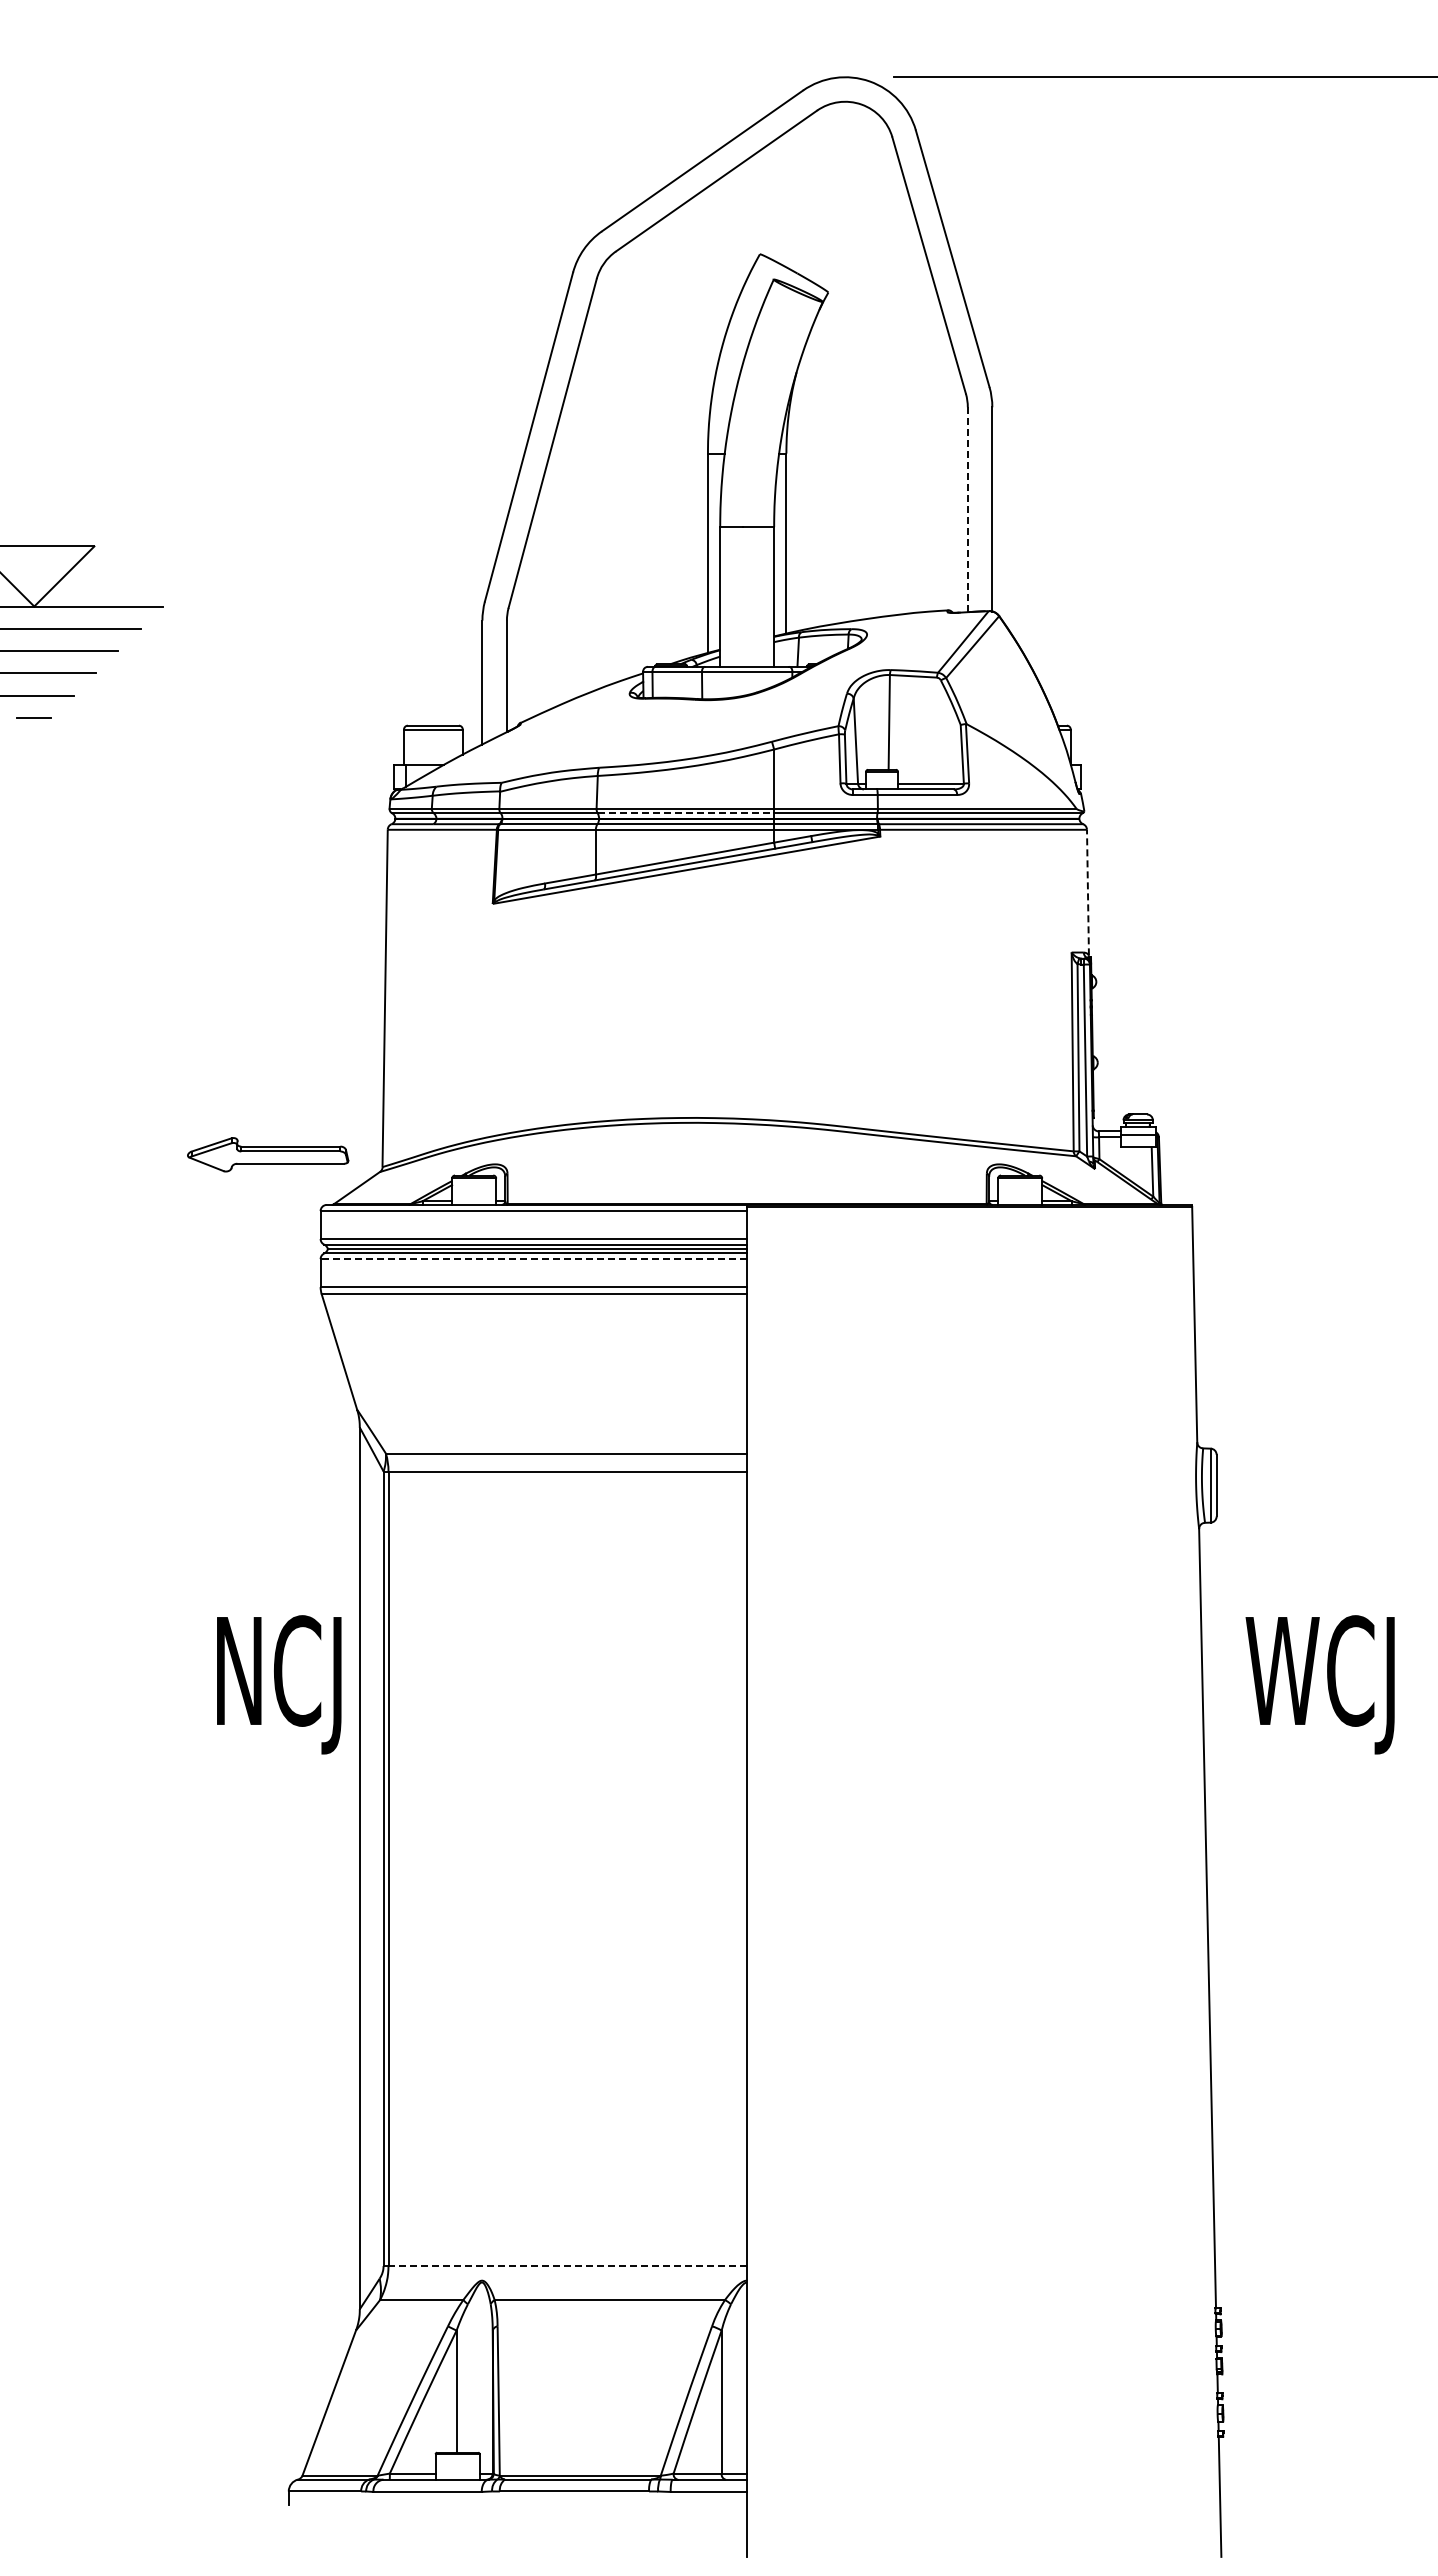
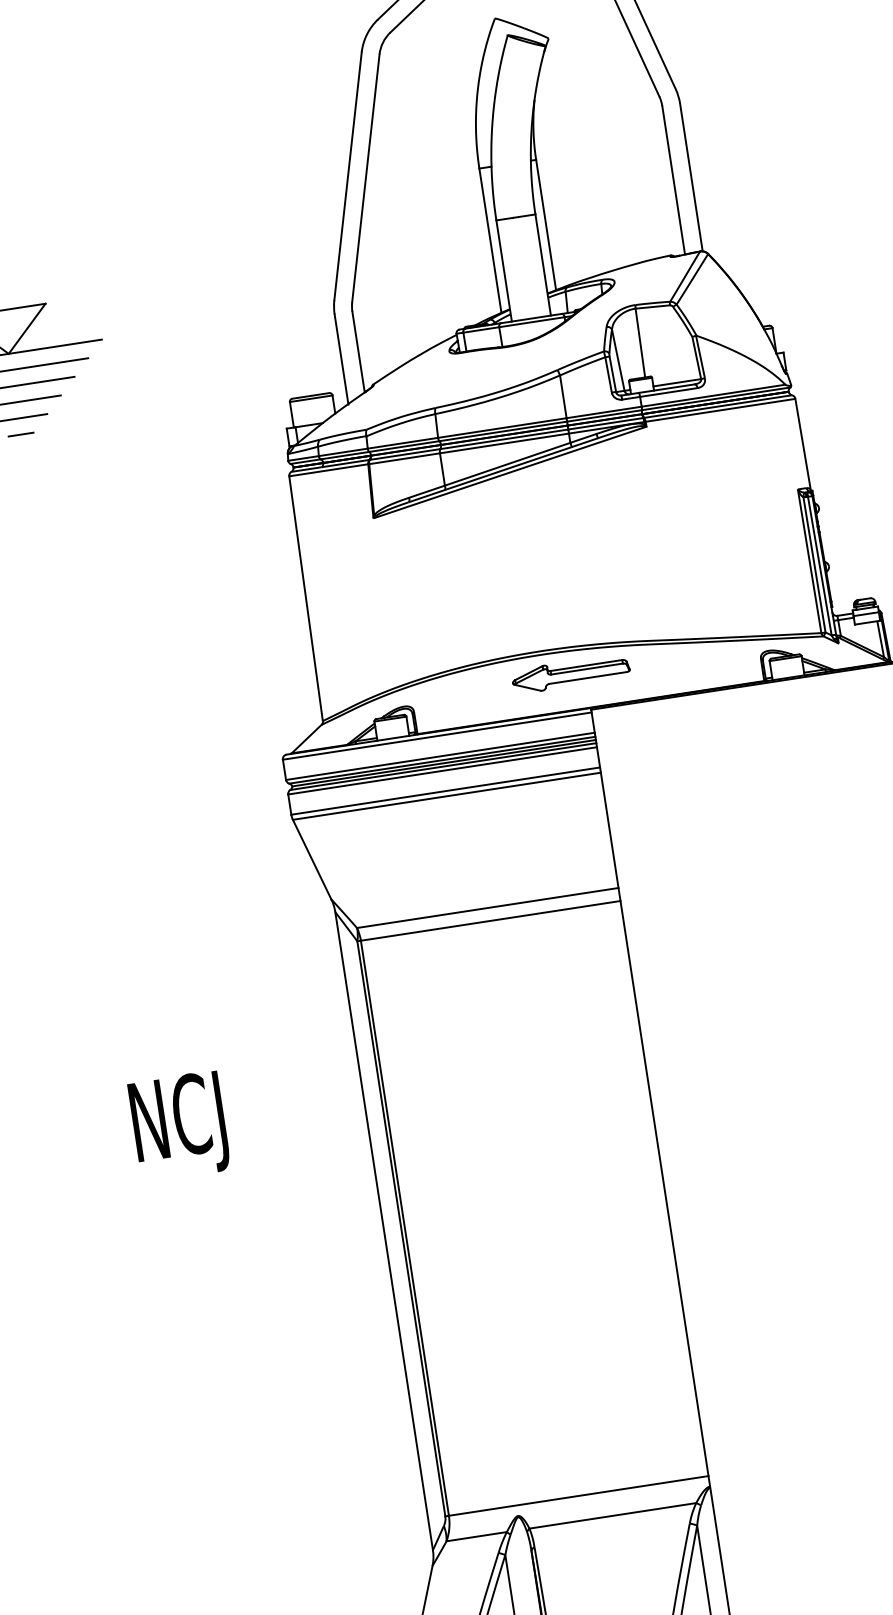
line: (967, 510) -> (673, 181), dashed -> solid
line: (686, 813) -> (503, 431), dashed -> solid
line: (1087, 892) -> (802, 444), dashed -> solid
part: (268, 1154) -> (571, 673), moved
line: (533, 1259) -> (442, 771), dashed -> solid
text: (279, 1684) -> (179, 1126), moved
line: (567, 2266) -> (578, 1496), dashed -> solid

